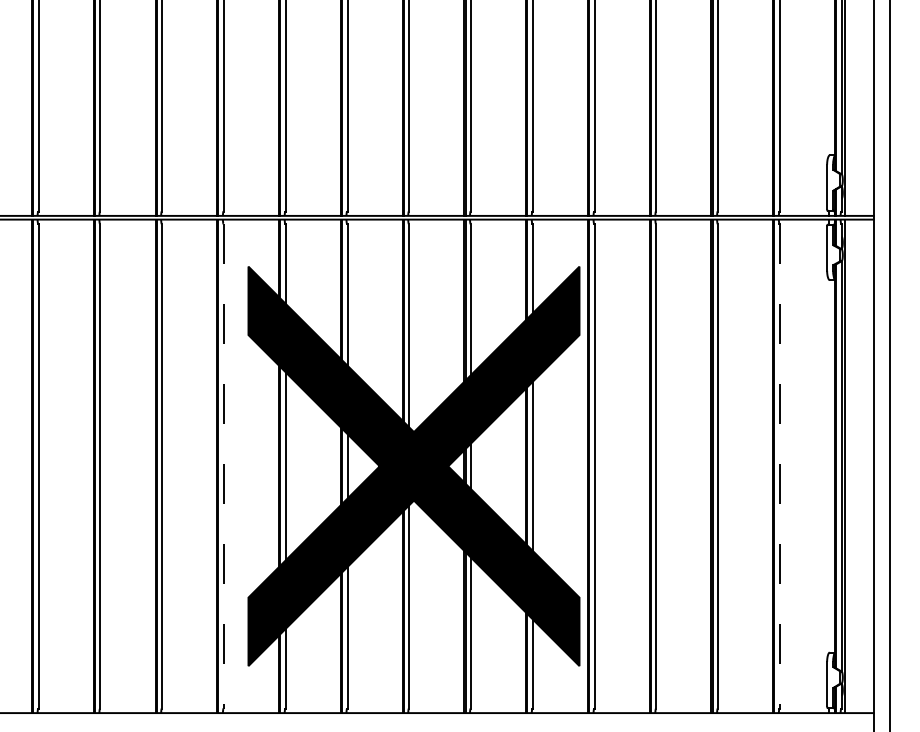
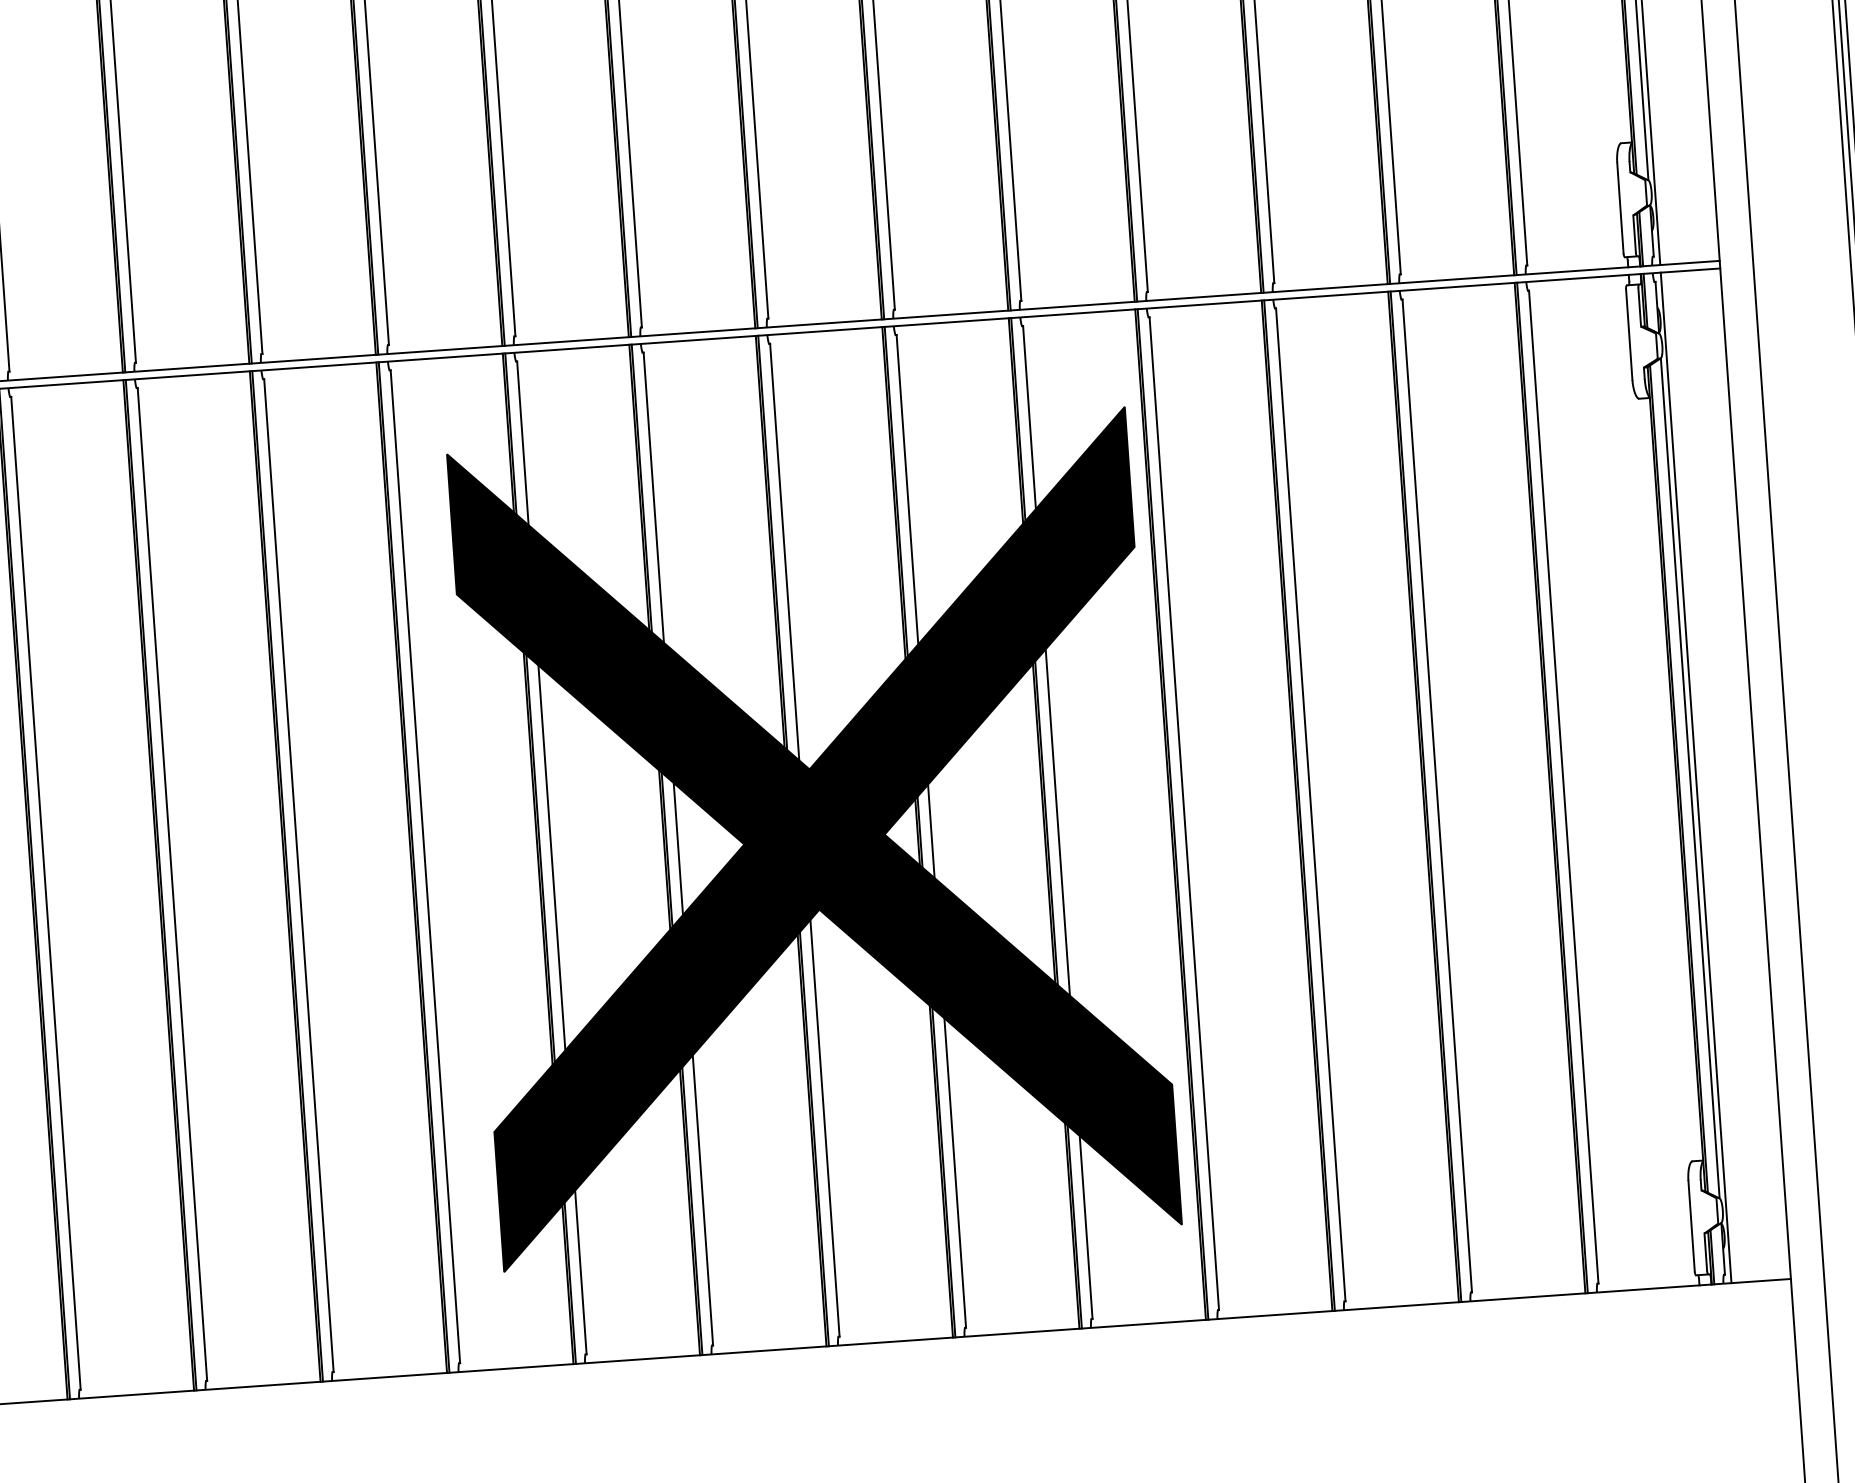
line: (223, 466) -> (424, 867), dashed -> solid
line: (779, 466) -> (1562, 787), dashed -> solid

